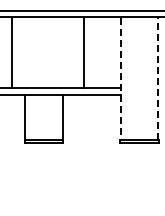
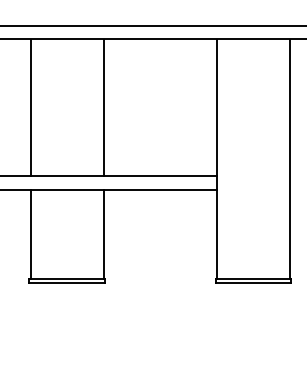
line: (12, 52) -> (31, 107), moved
line: (83, 52) -> (103, 107), moved
line: (158, 78) -> (290, 157), dashed -> solid
line: (121, 79) -> (218, 159), dashed -> solid

